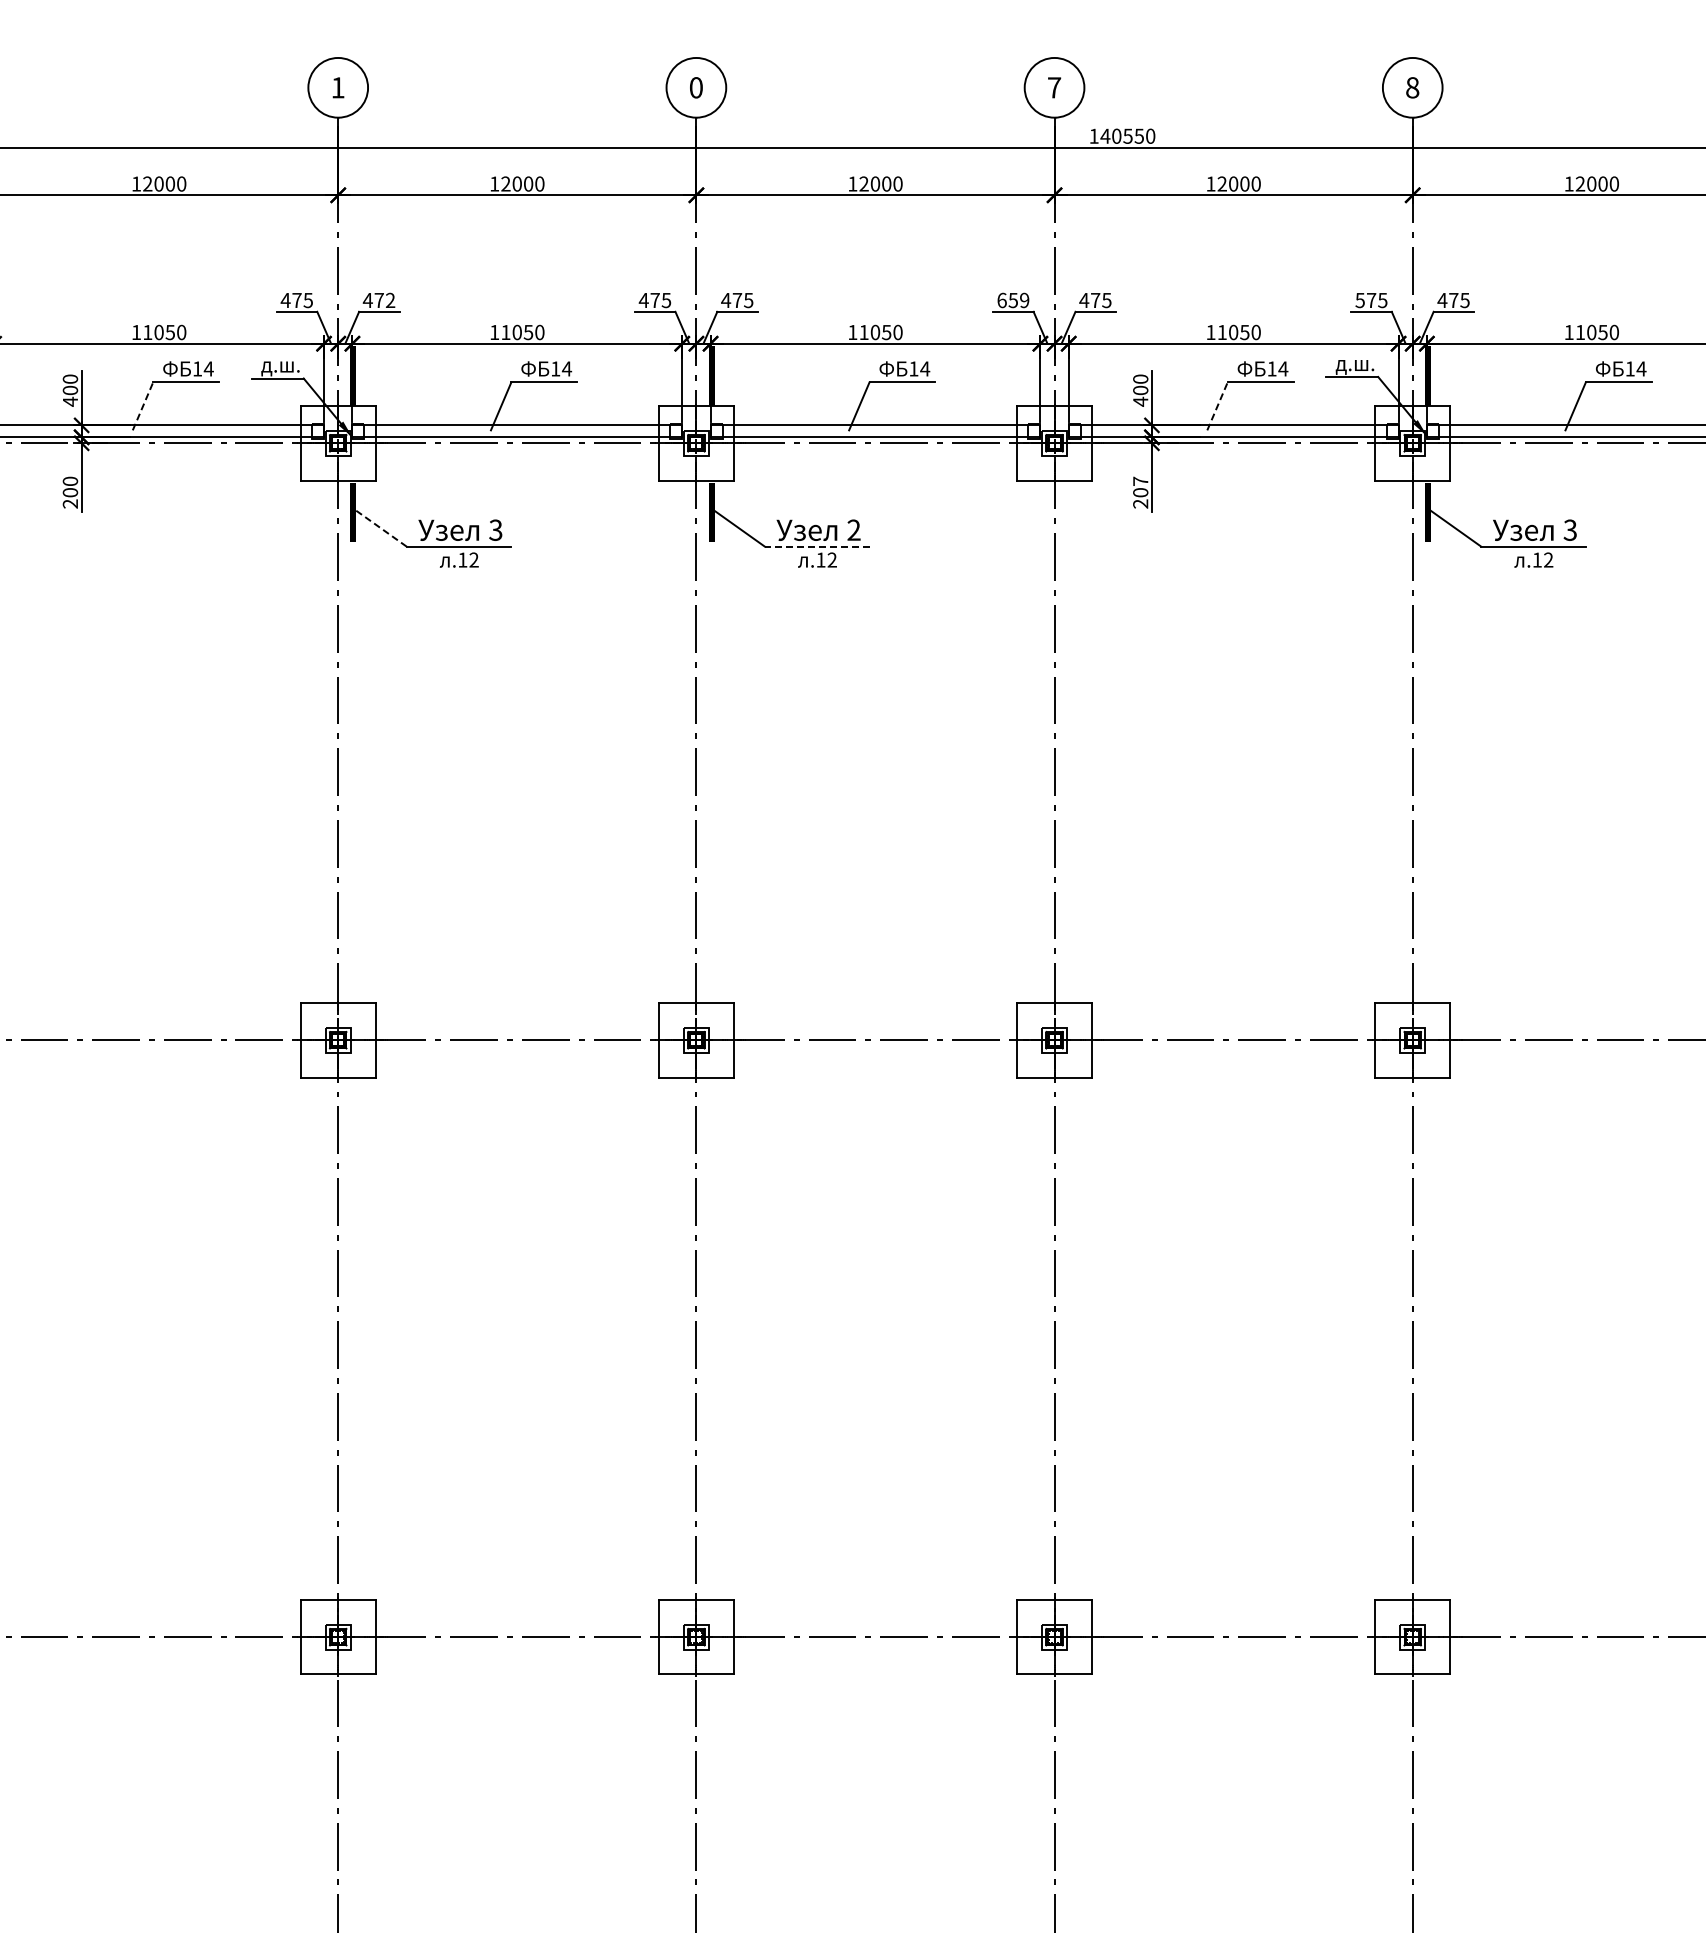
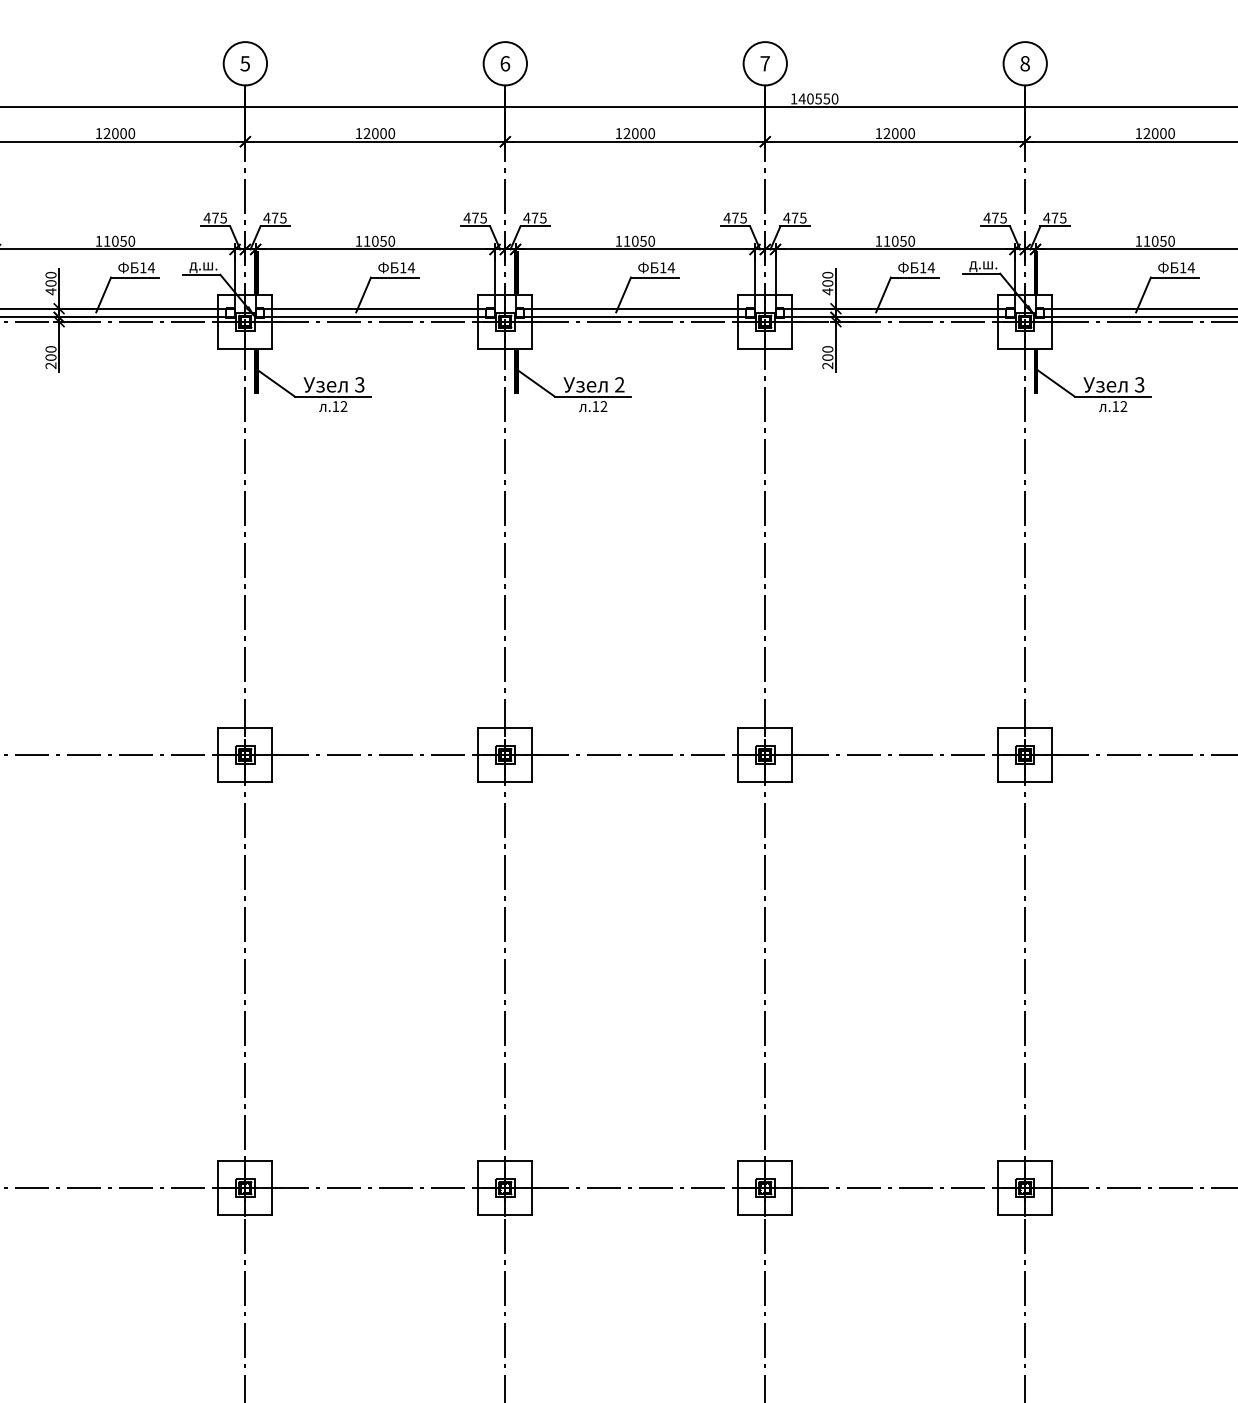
text: (337, 87) -> (244, 63), 1 -> 5
text: (696, 87) -> (505, 63), 0 -> 6
text: (390, 300) -> (283, 218), 472 -> 475
text: (1013, 300) -> (735, 218), 659 -> 475
text: (1360, 300) -> (987, 218), 575 -> 475
line: (143, 405) -> (104, 294), dashed -> solid
line: (1217, 405) -> (883, 294), dashed -> solid
text: (1140, 480) -> (827, 348), 207 -> 200
line: (380, 527) -> (276, 382), dashed -> solid
line: (816, 546) -> (592, 396), dashed -> solid

